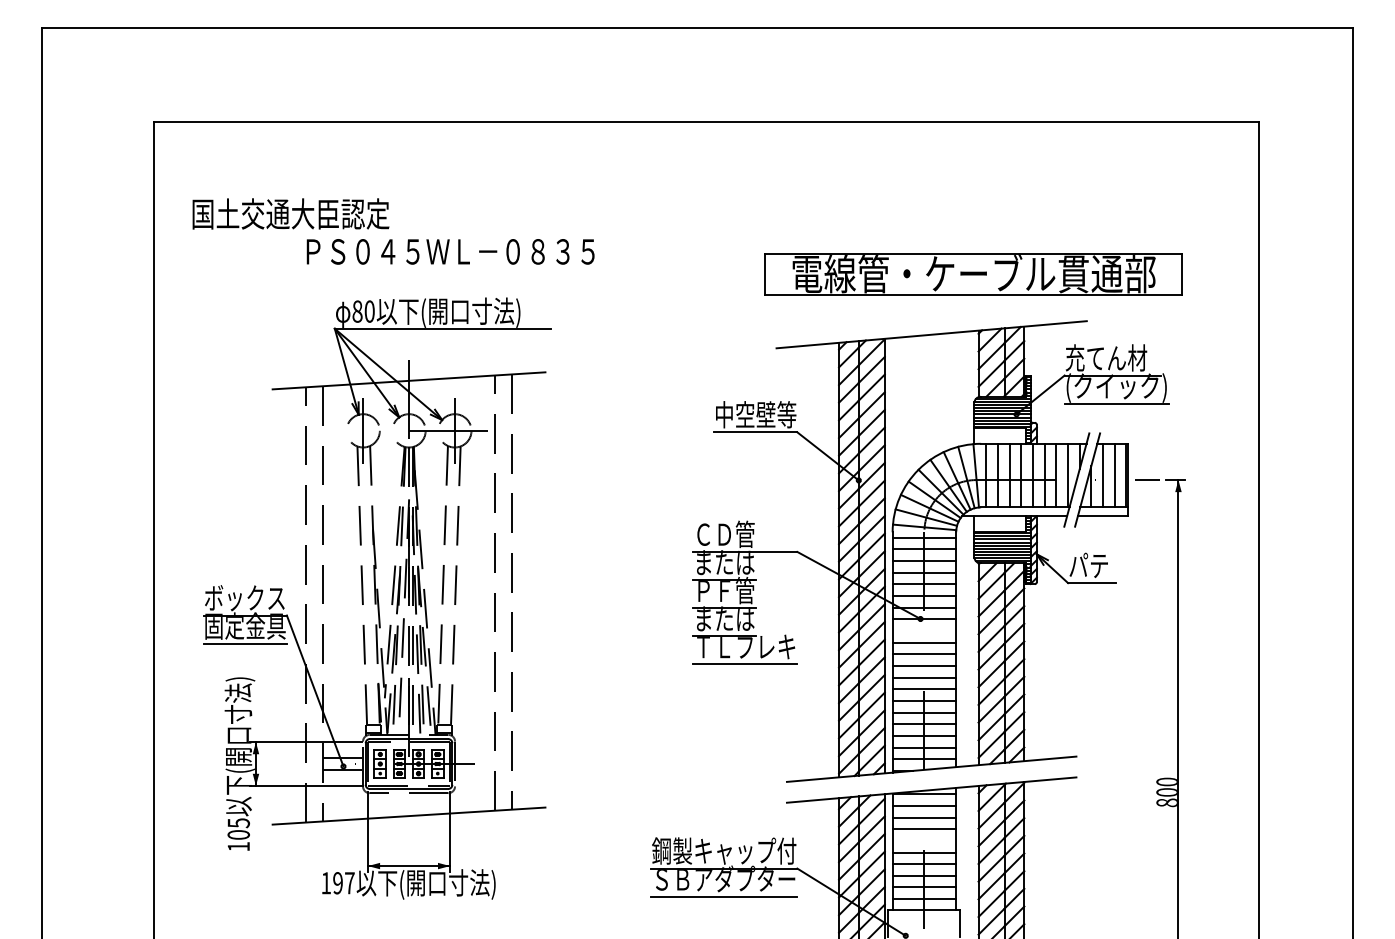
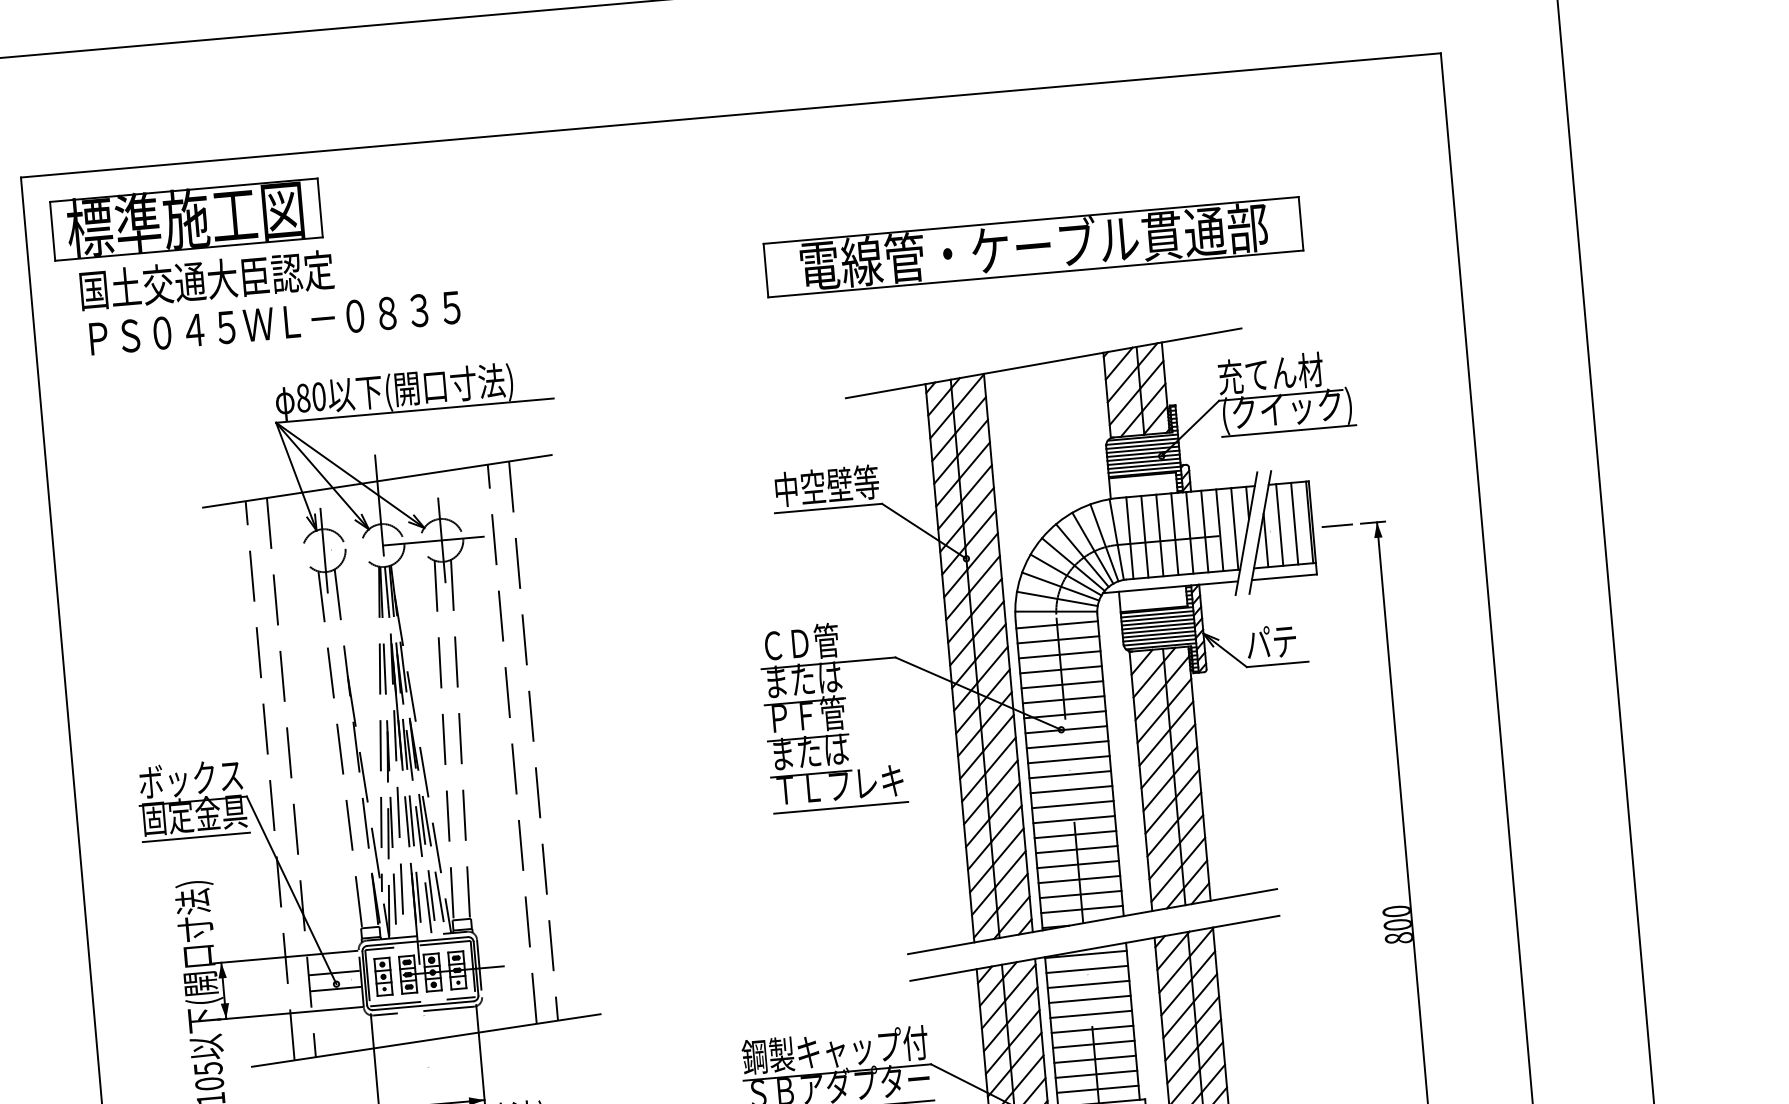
part: (278, 165) -> (185, 219), added
text: (450, 251) -> (274, 322), moved
part: (973, 274) -> (1033, 247), moved
line: (924, 630) -> (1067, 744), added
line: (924, 840) -> (1091, 1013), added

